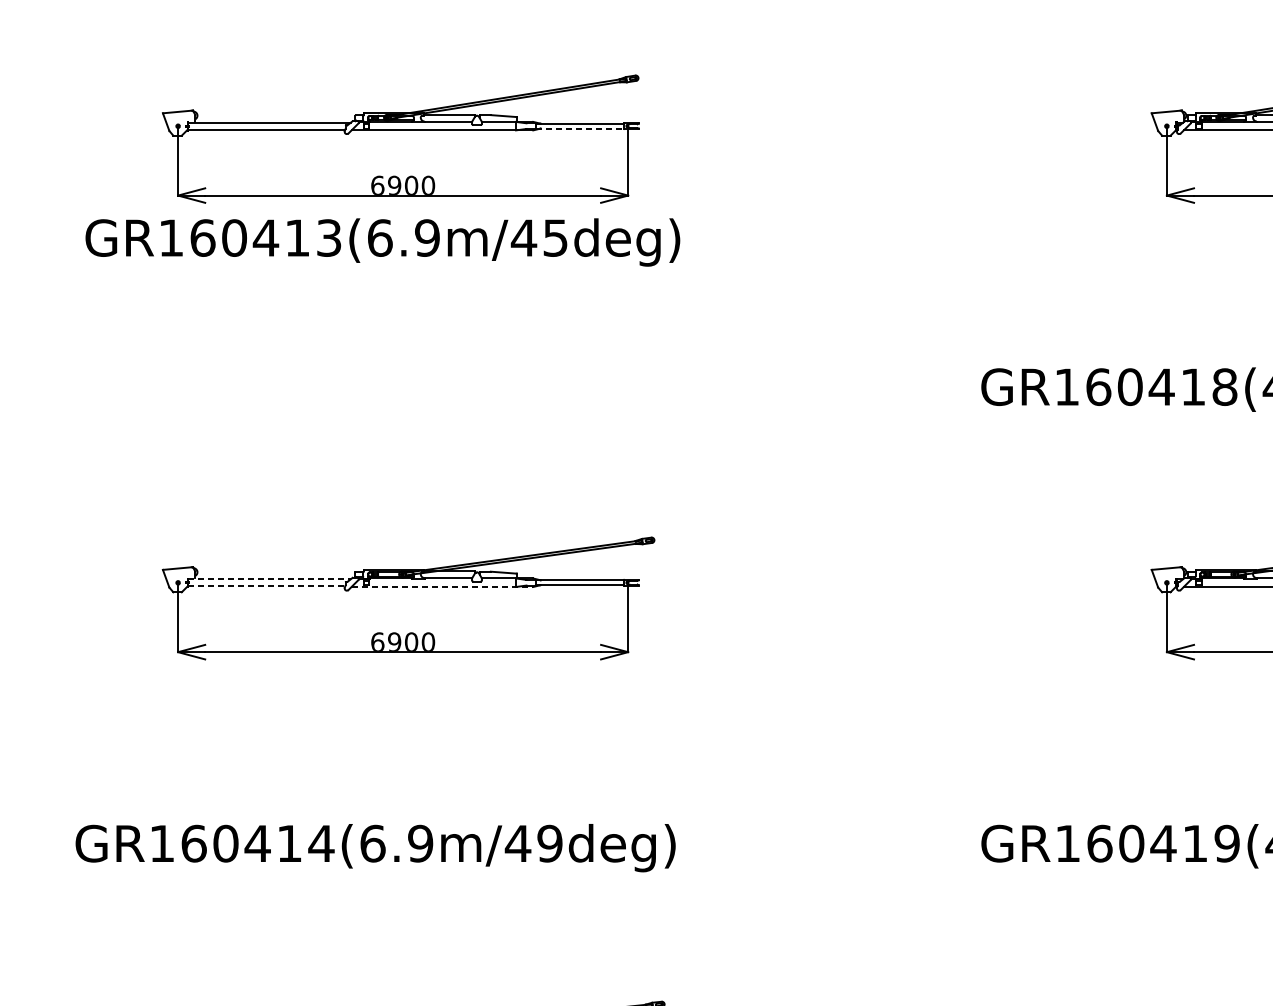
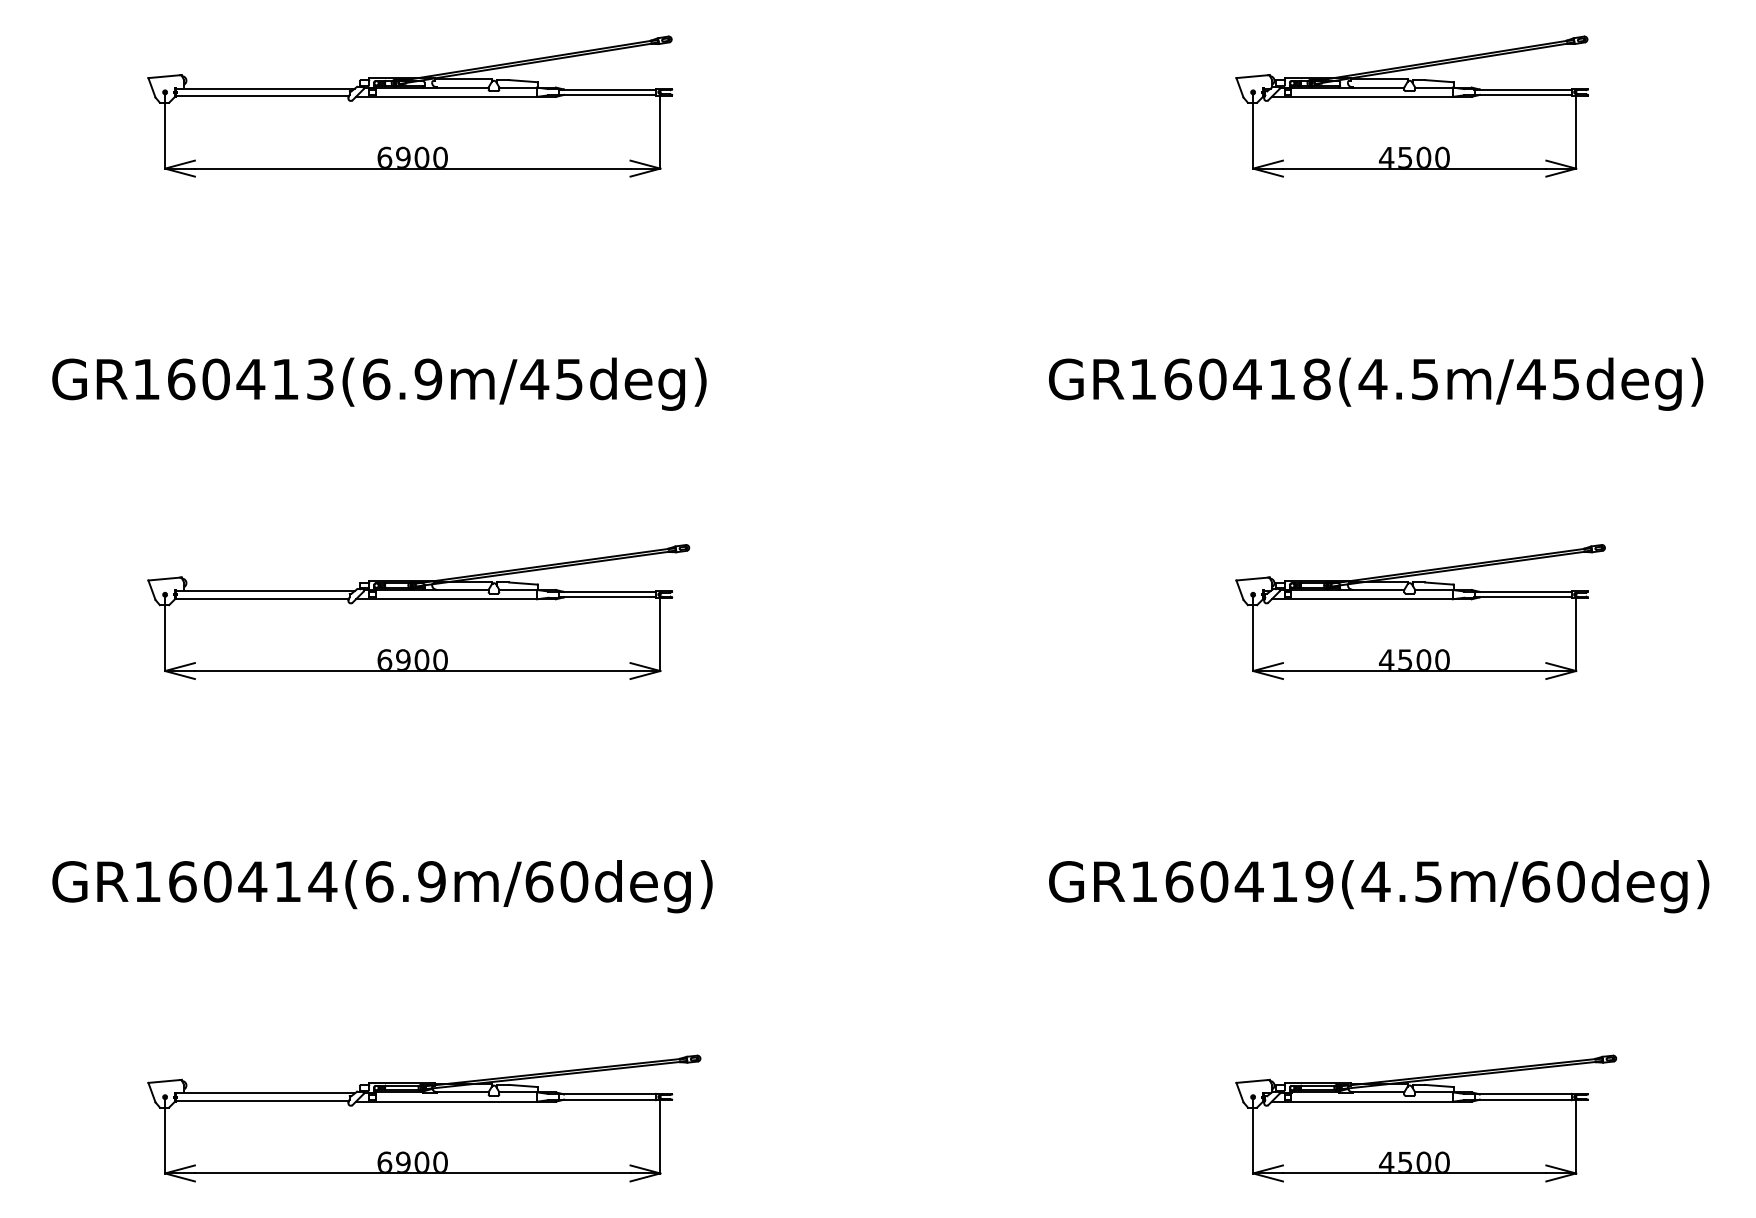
line: (580, 128) -> (607, 94), dashed -> solid
text: (382, 241) -> (379, 383), moved
line: (269, 579) -> (265, 591), dashed -> solid
line: (266, 586) -> (262, 598), dashed -> solid
line: (442, 587) -> (455, 599), dashed -> solid
text: (533, 843) -> (556, 881), GR160414(6.9m/49deg) -> GR160414(6.9m/60deg)

